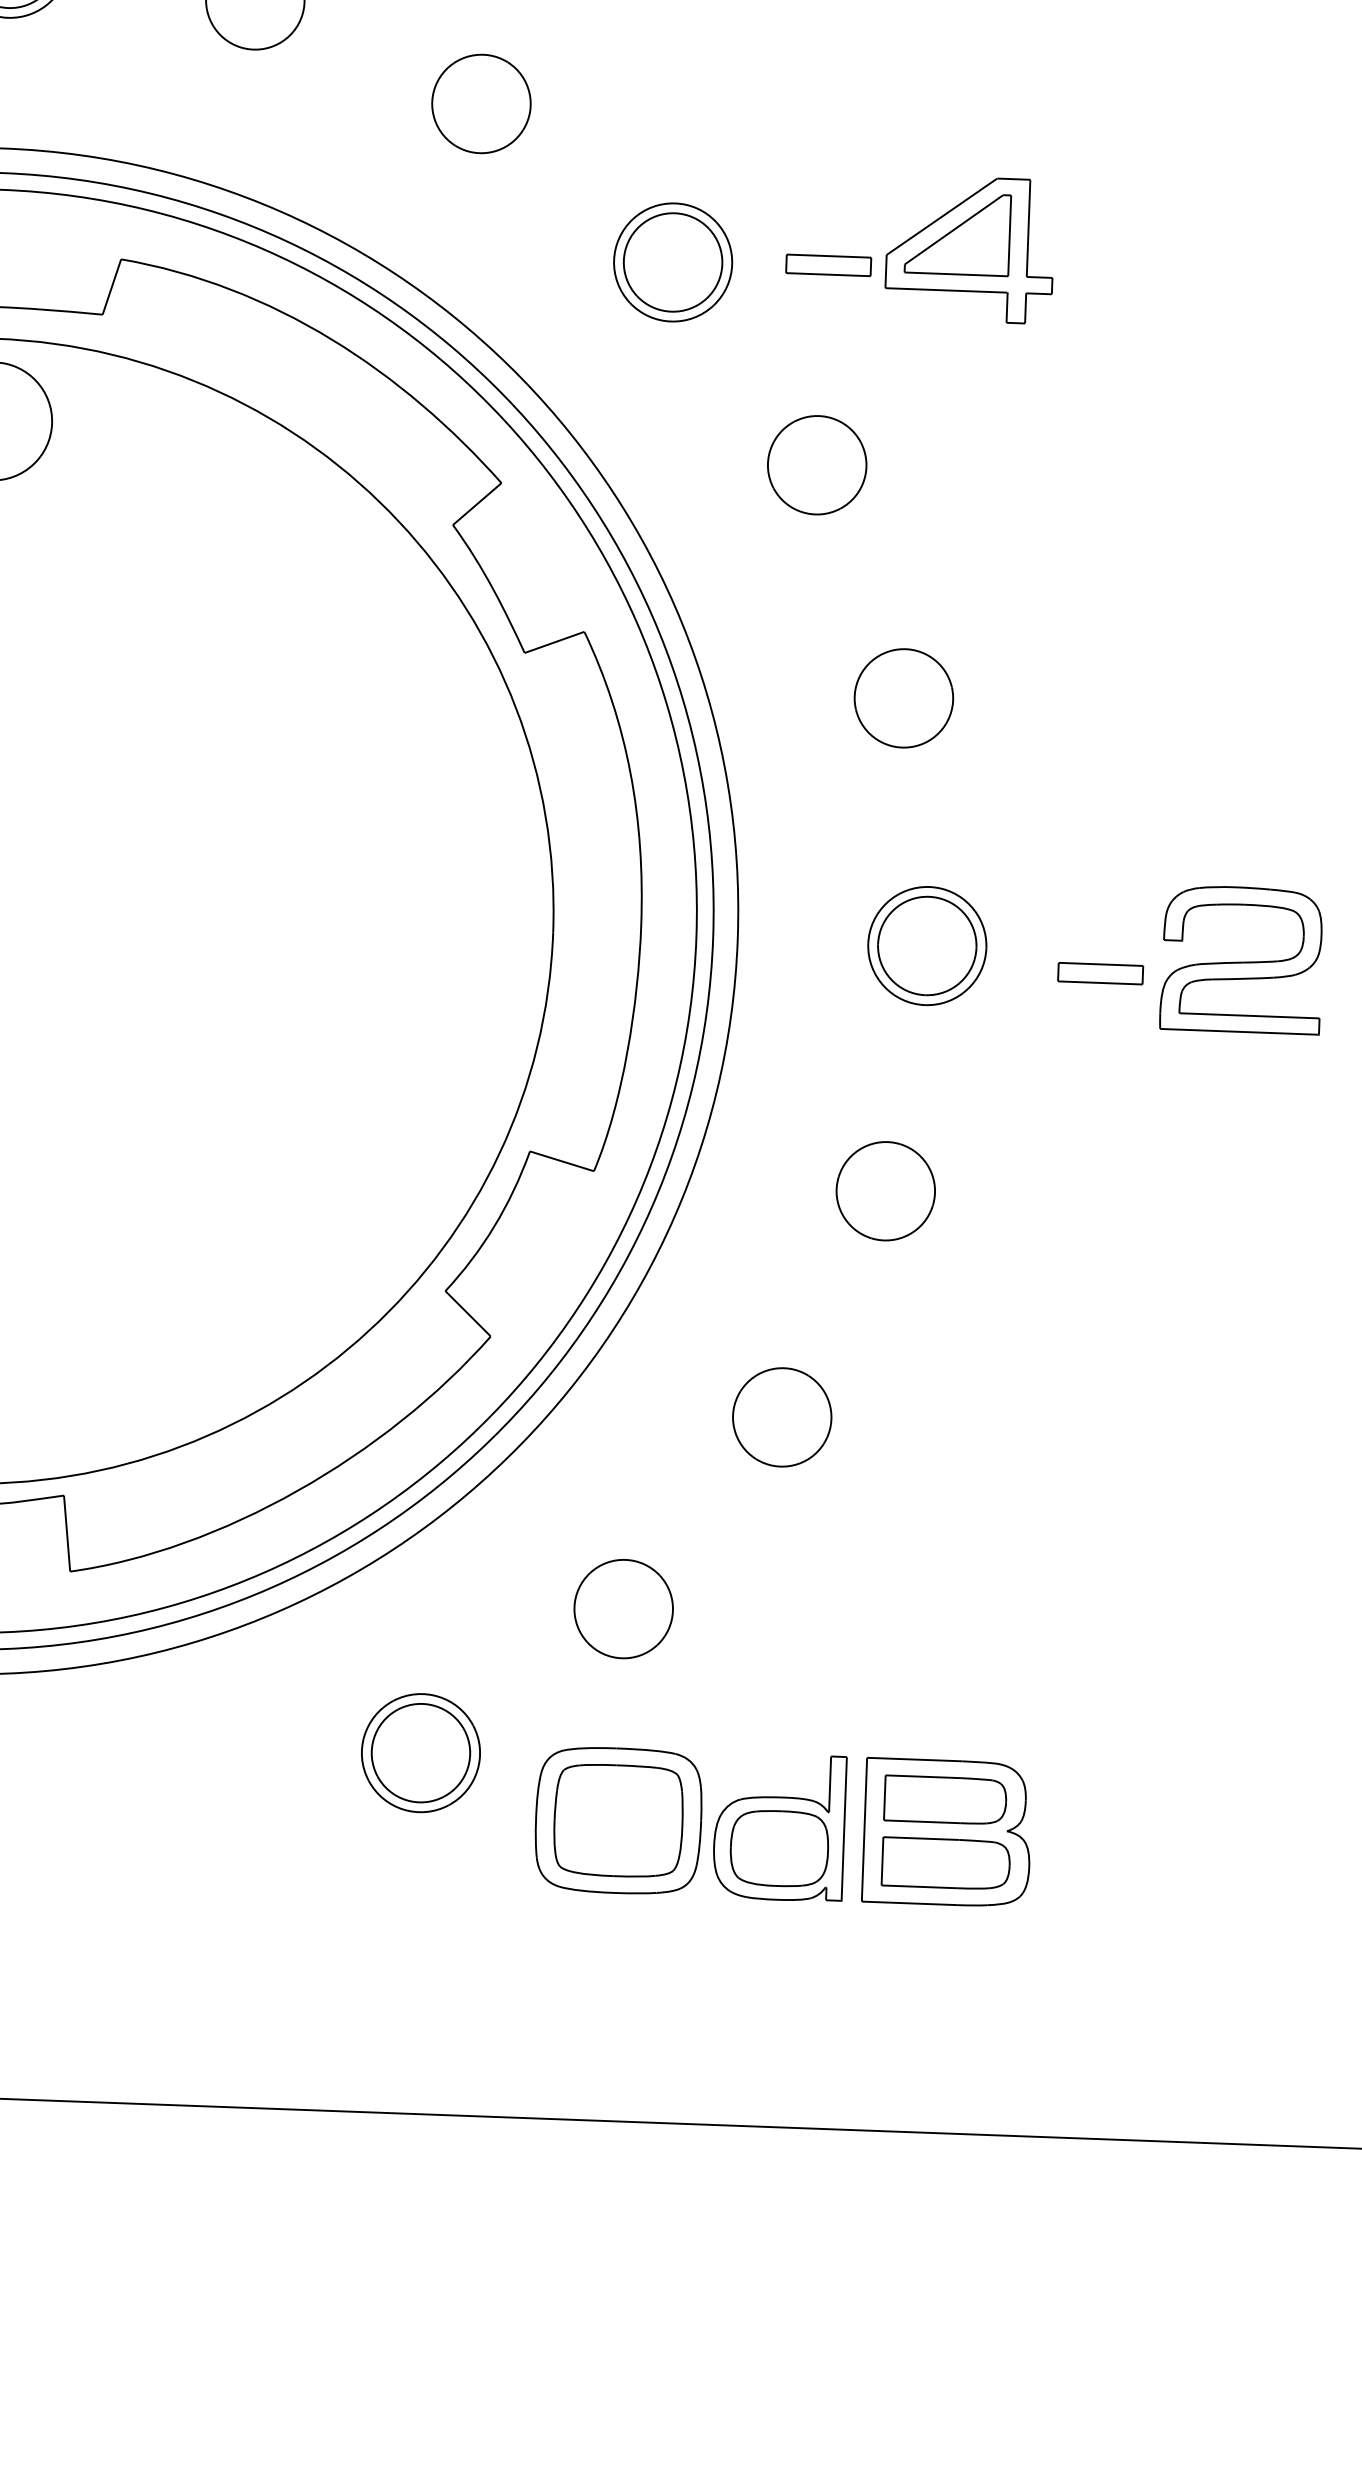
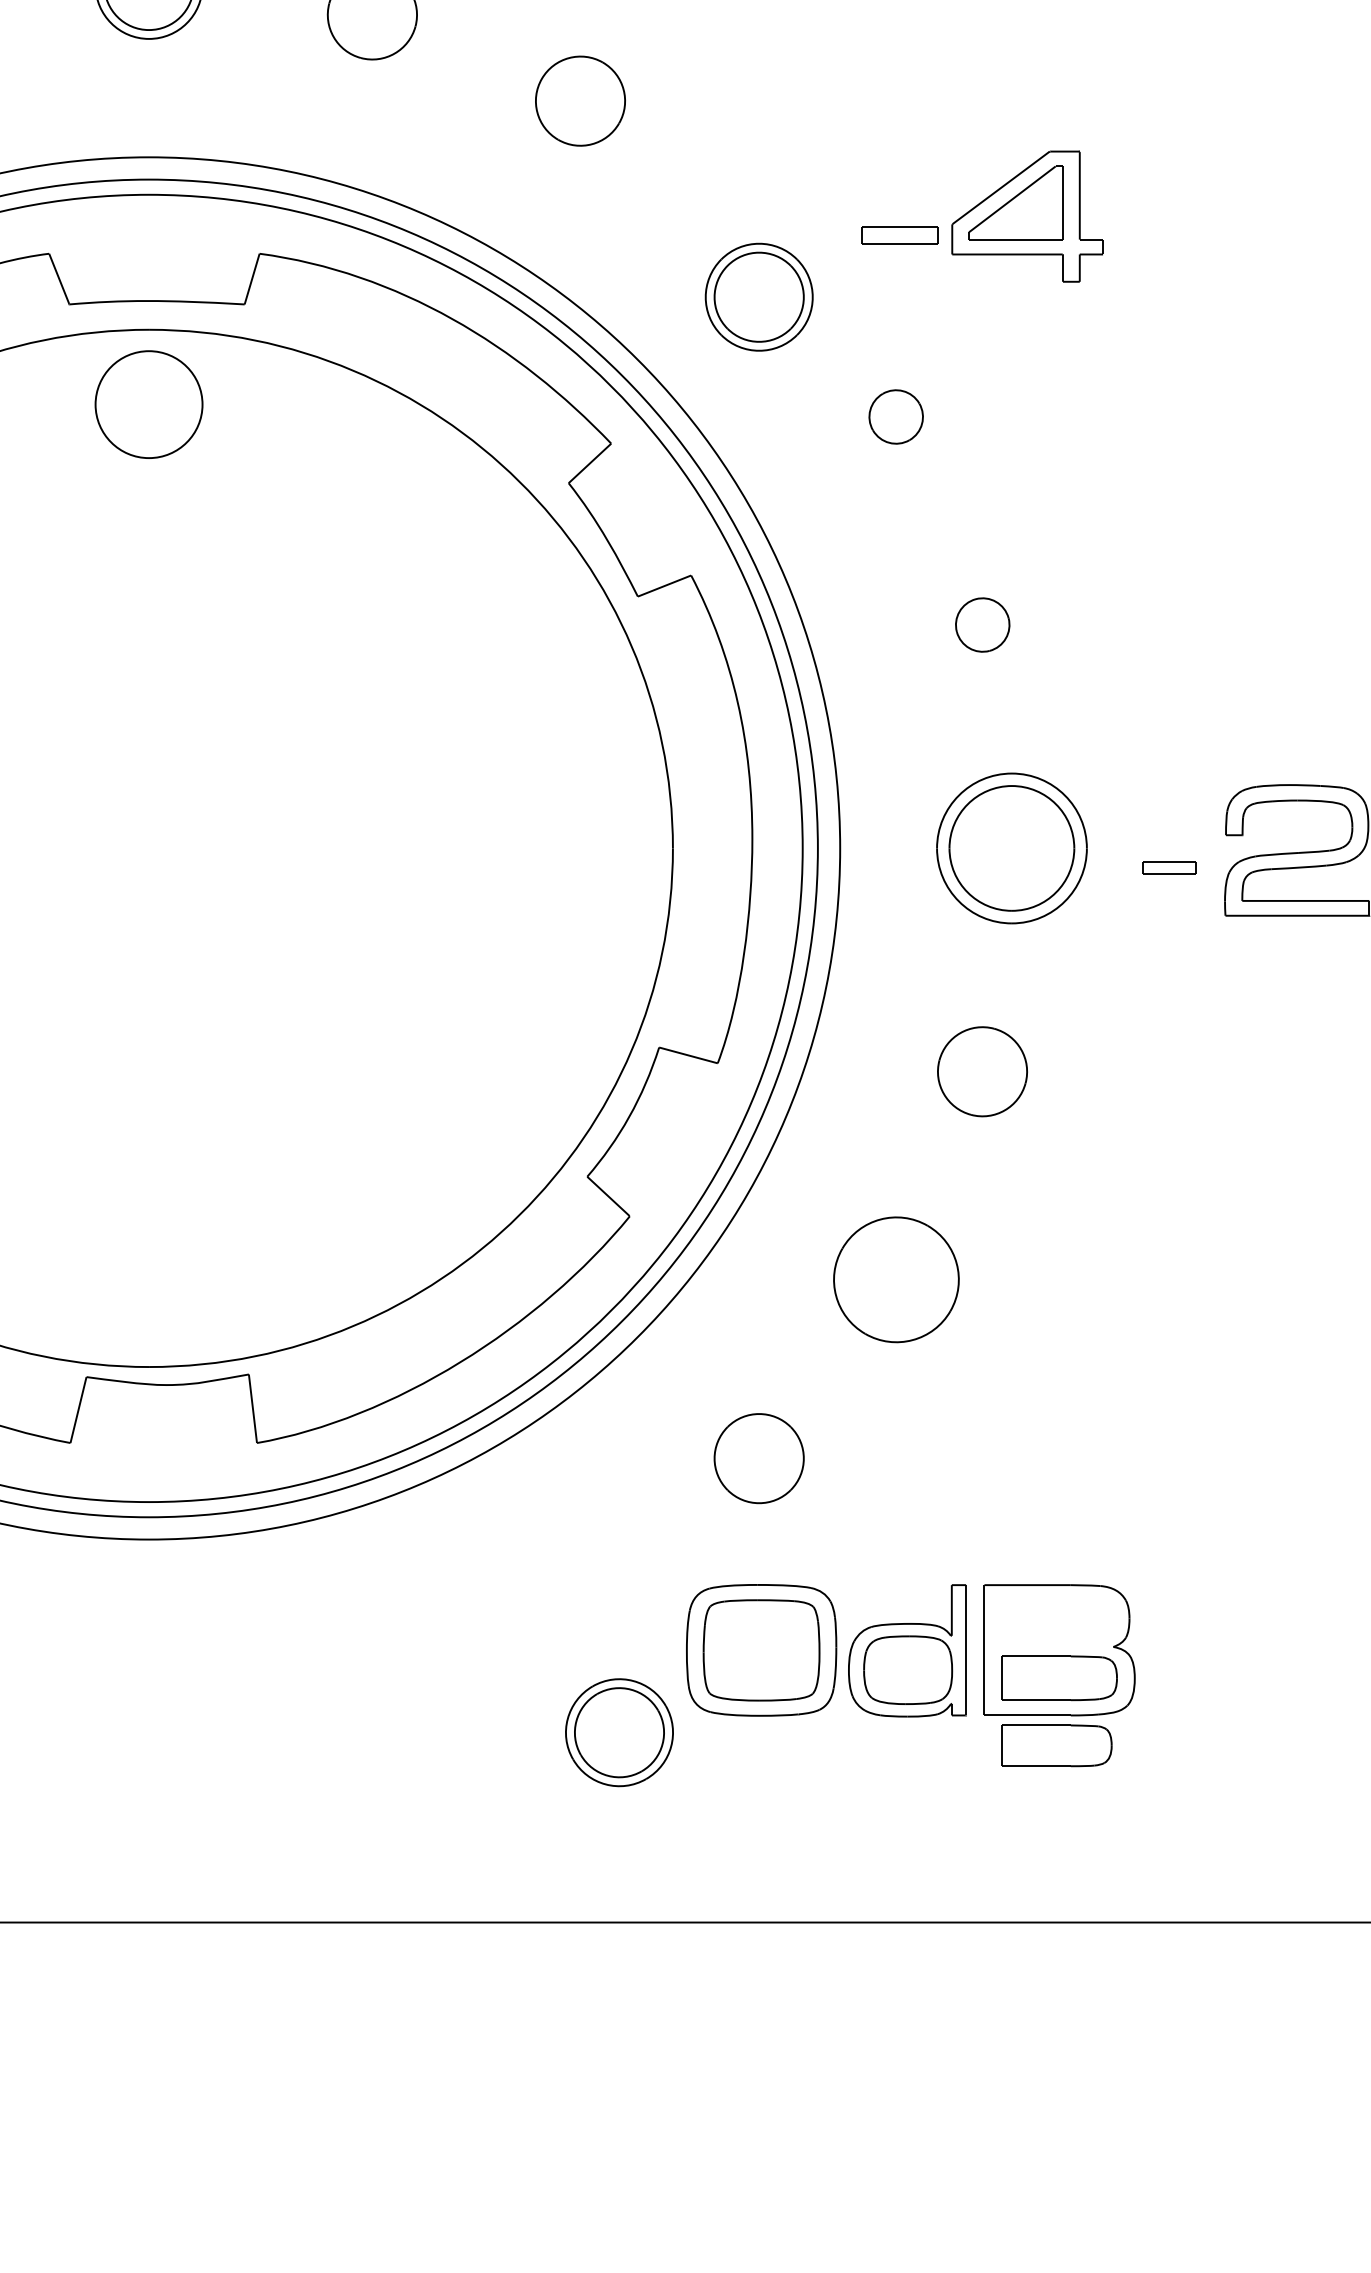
part: (672, 261) -> (758, 296), moved
part: (816, 464) -> (895, 416), size x0.6
part: (903, 697) -> (982, 624), size x0.6
part: (926, 946) -> (1011, 848), size x1.4
part: (1100, 973) -> (1169, 867), size x0.7
part: (781, 1416) -> (895, 1279), size x1.4
part: (420, 1752) -> (619, 1732), moved
part: (945, 1799) -> (1056, 1745), moved

